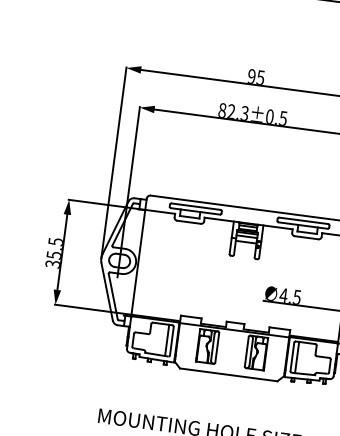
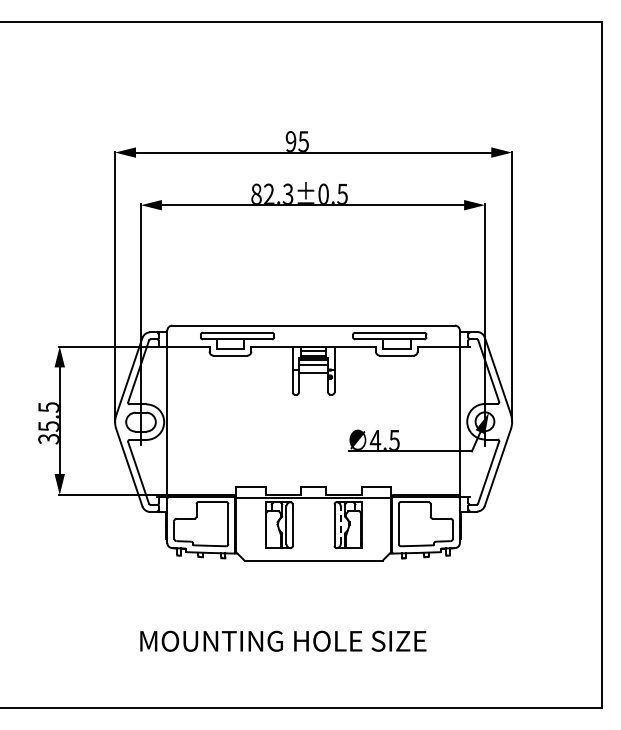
line: (167, 340) -> (221, 524), removed
line: (250, 352) -> (340, 525), solid -> dashed
line: (297, 357) -> (405, 524), removed

